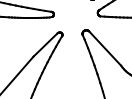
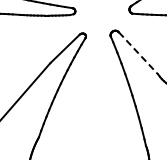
line: (105, 48) -> (138, 53), solid -> dashed

